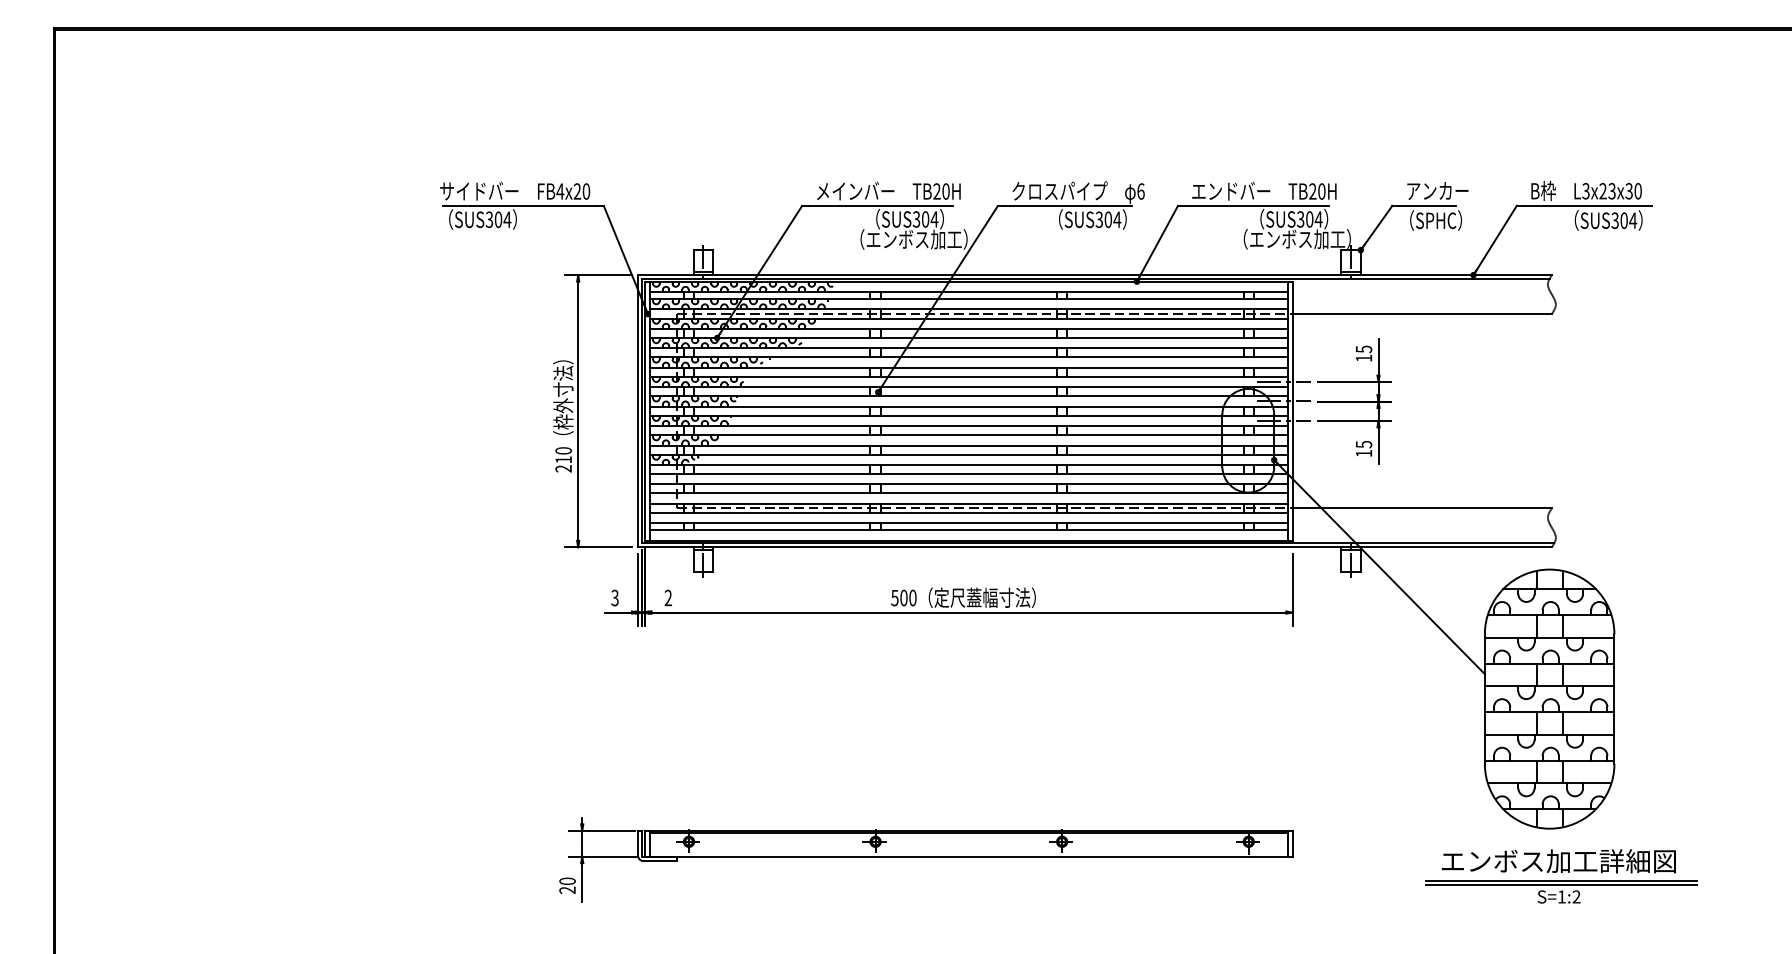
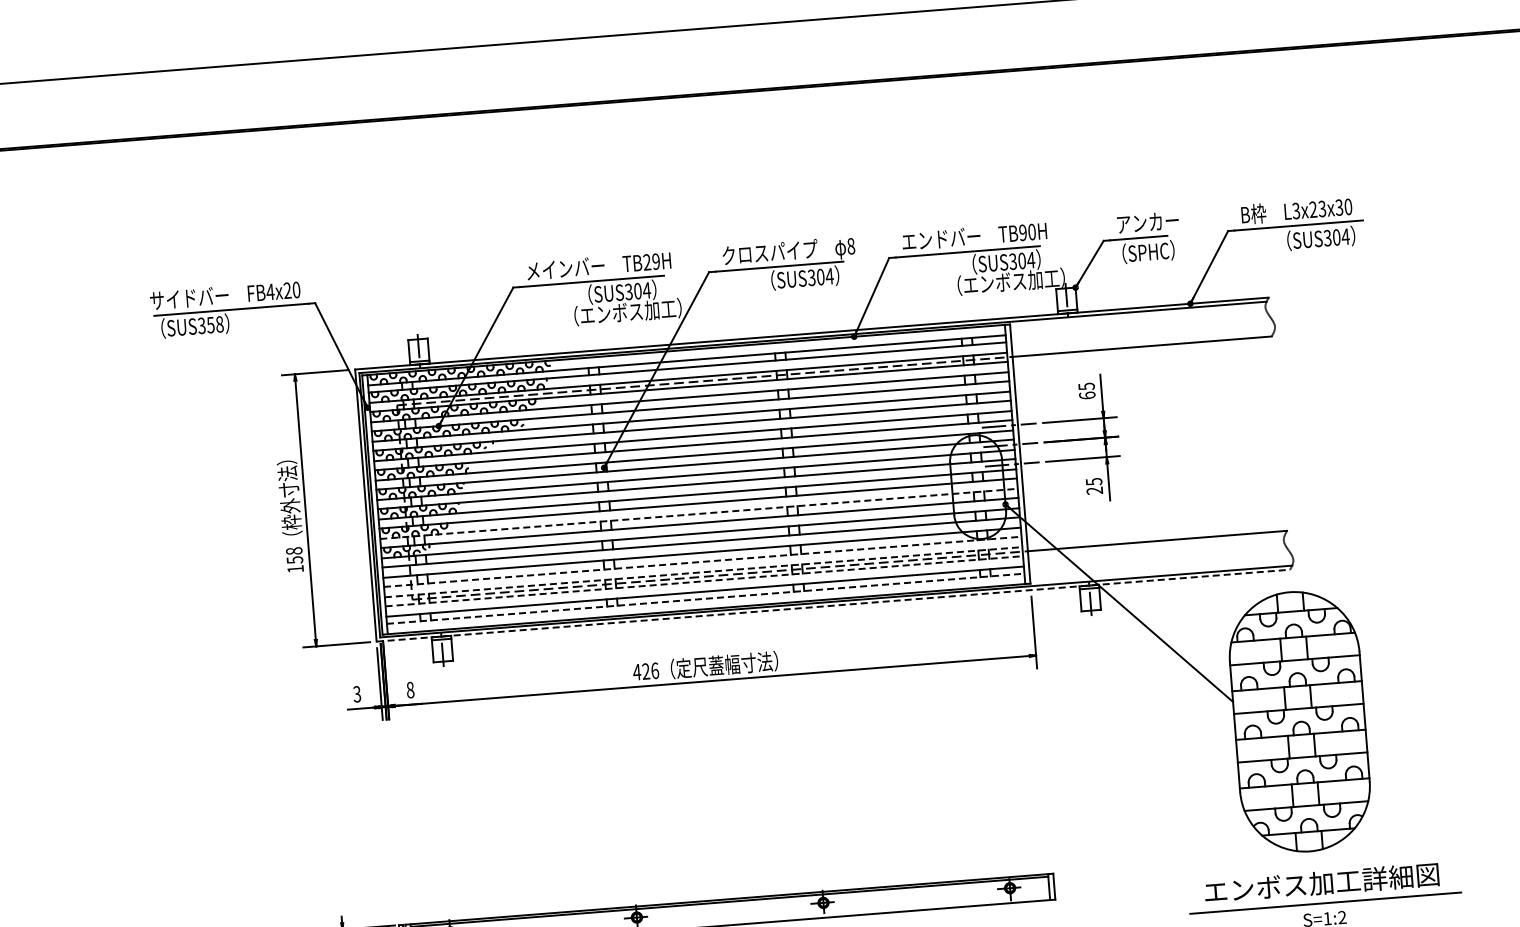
text: (945, 191) -> (655, 261), TB20H -> TB29H
text: (1140, 191) -> (850, 246), 6 -> 8
text: (1312, 191) -> (1022, 232), TB20H -> TB90H
text: (502, 219) -> (214, 324), SUS304 -> SUS358
text: (1363, 357) -> (1086, 394), 15 -> 65
line: (968, 445) -> (698, 513), solid -> dashed
text: (1363, 453) -> (1094, 490), 15 -> 25
text: (563, 459) -> (294, 559), 210 -> 158
line: (968, 493) -> (702, 561), solid -> dashed
line: (968, 503) -> (703, 571), solid -> dashed
line: (968, 512) -> (703, 580), solid -> dashed
line: (968, 530) -> (705, 598), solid -> dashed
line: (1095, 547) -> (833, 605), solid -> dashed
text: (668, 597) -> (410, 689), 2 -> 8
text: (903, 597) -> (645, 671), 500 -> 426
line: (1560, 884) -> (1325, 906), removed

